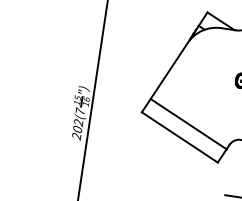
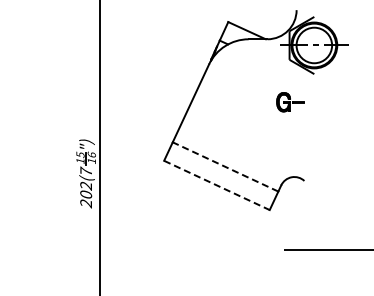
line: (188, 123) -> (225, 166), solid -> dashed
line: (180, 137) -> (217, 185), solid -> dashed

